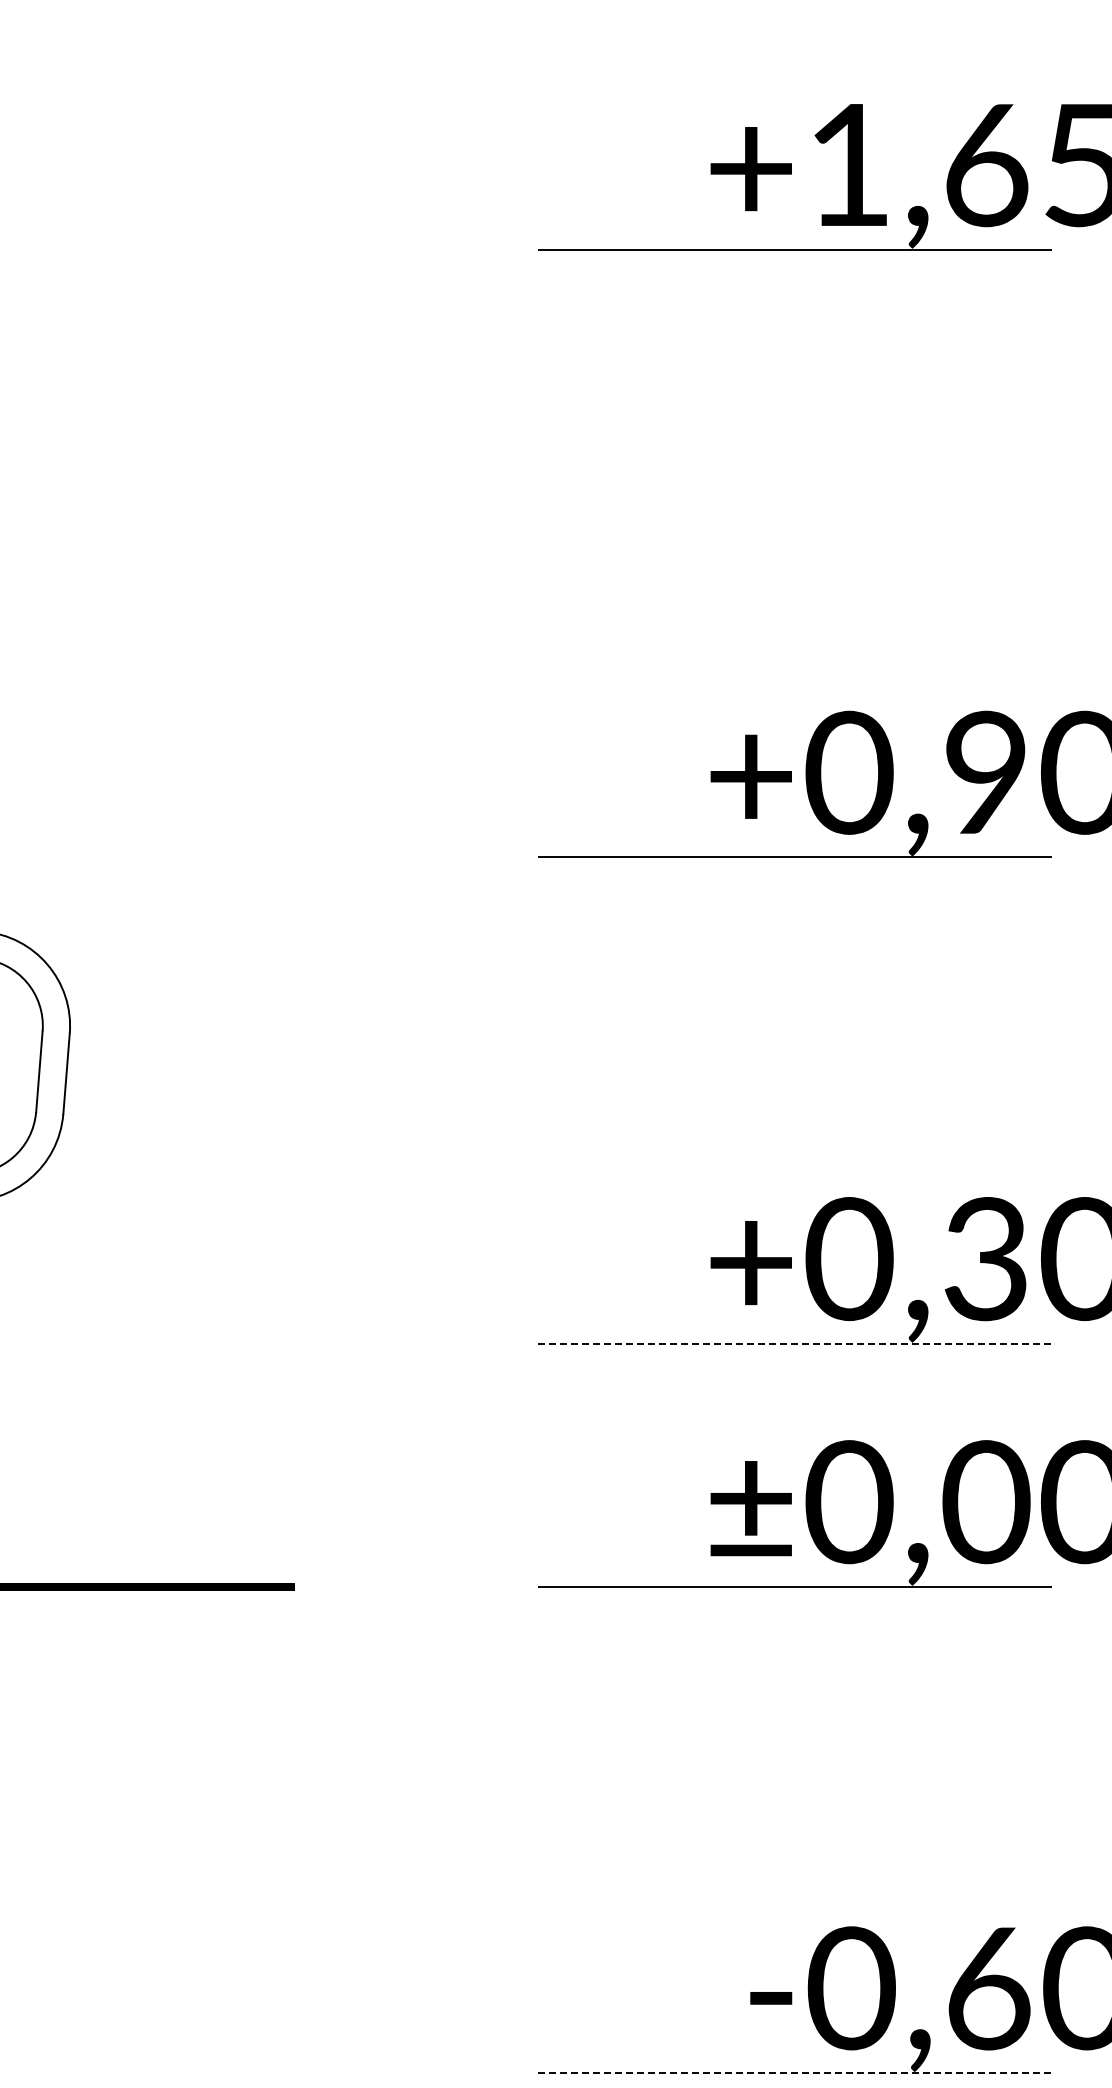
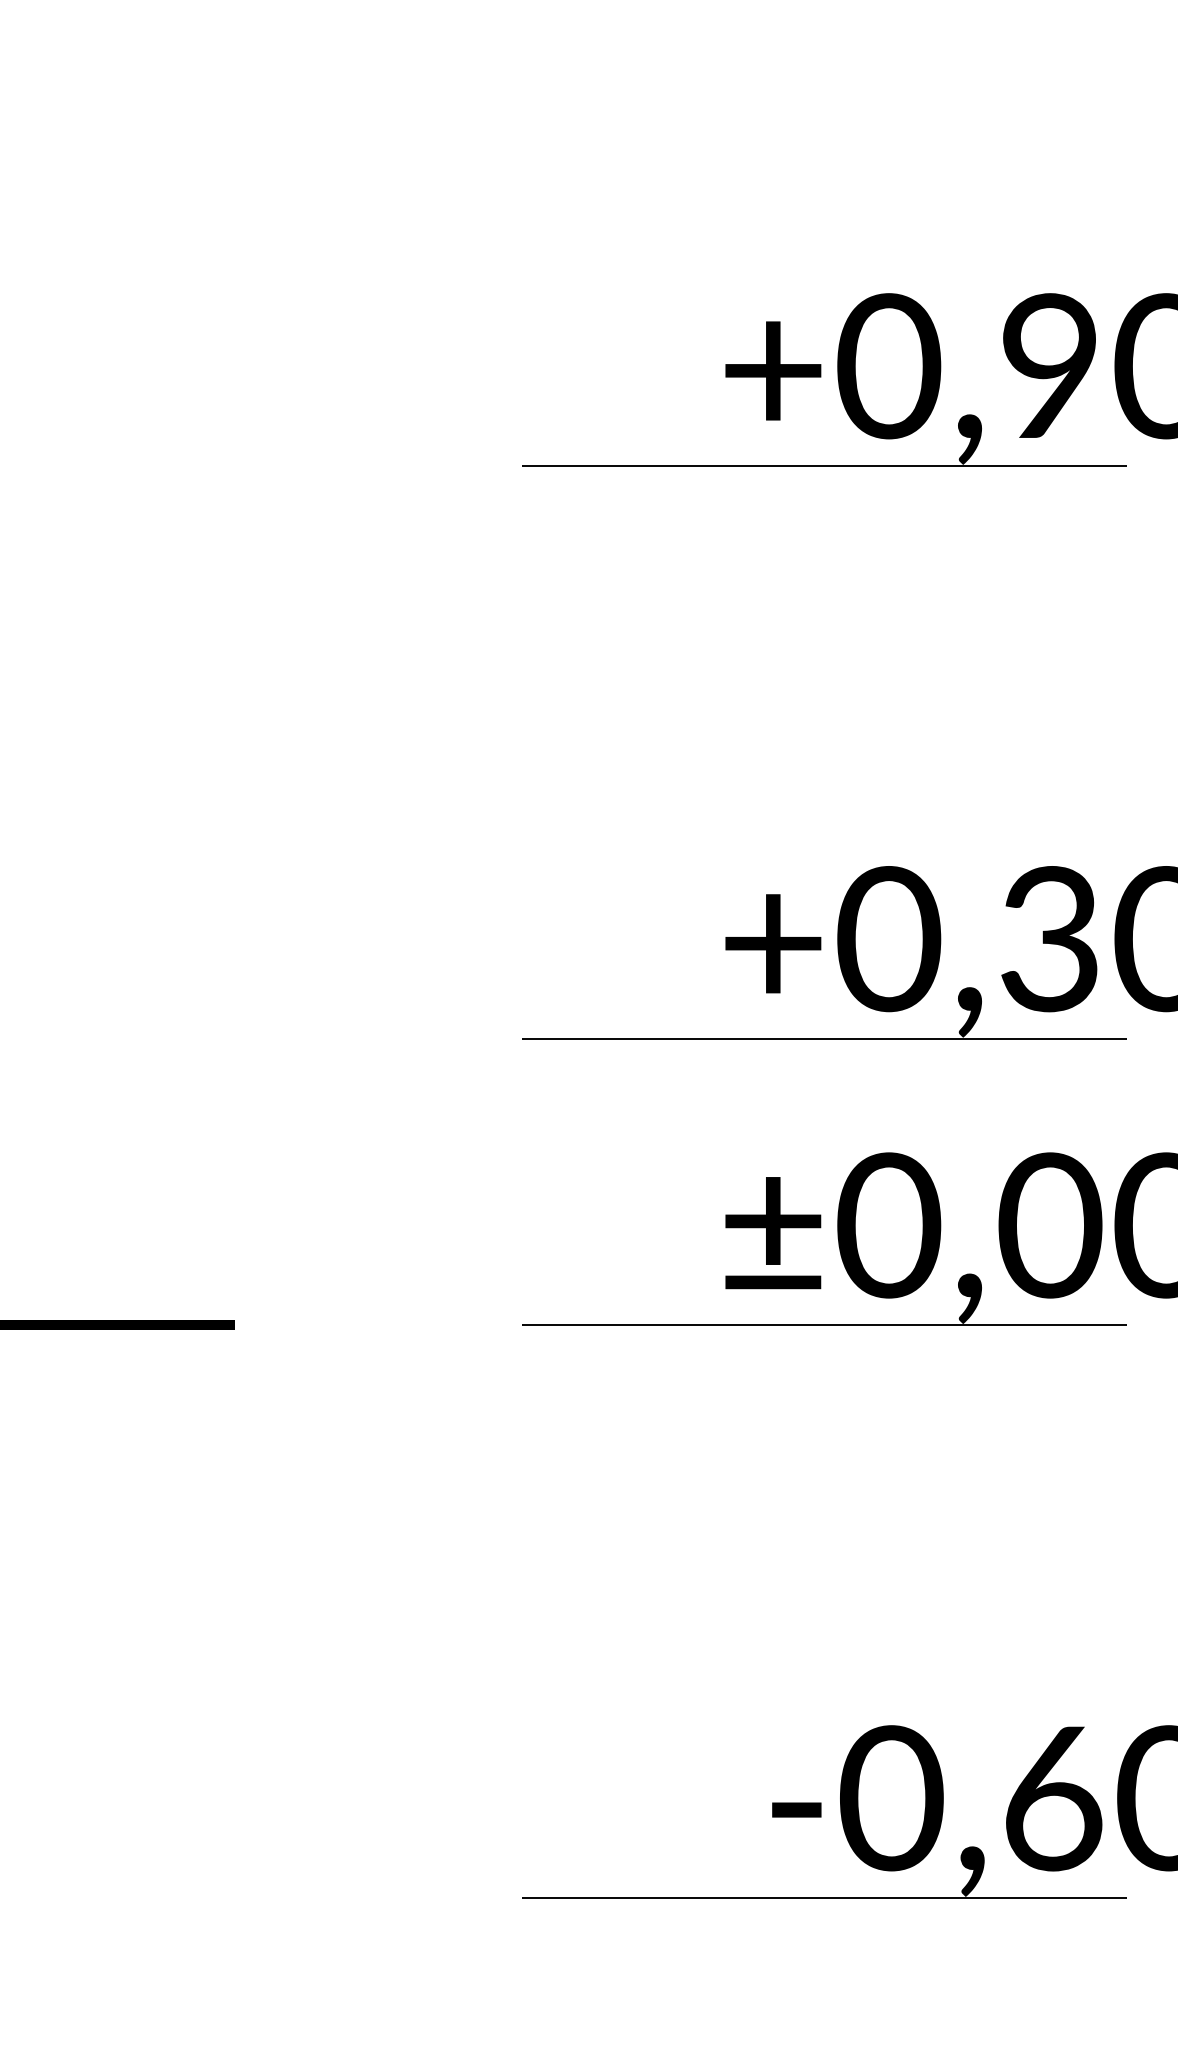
line: (794, 1343) -> (824, 1038), dashed -> solid
line: (794, 2072) -> (824, 1897), dashed -> solid

